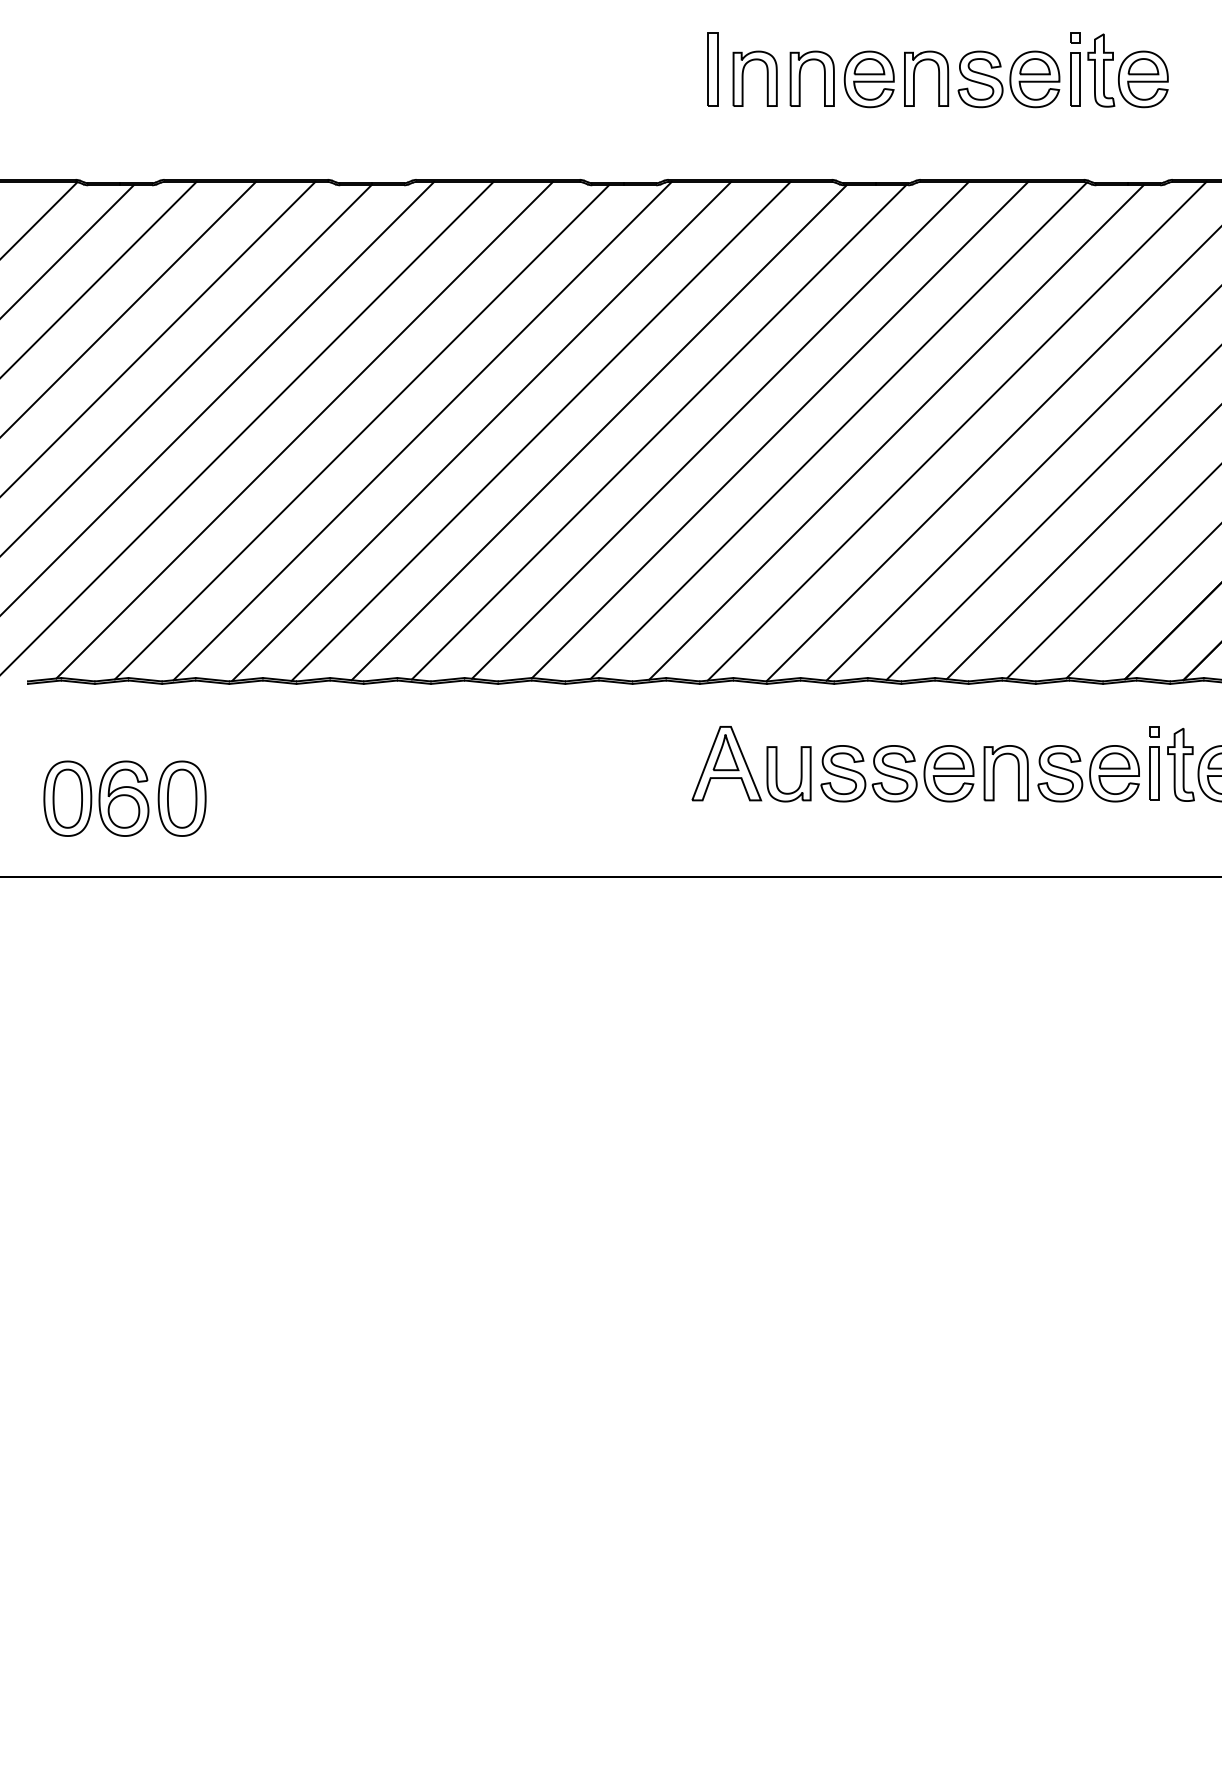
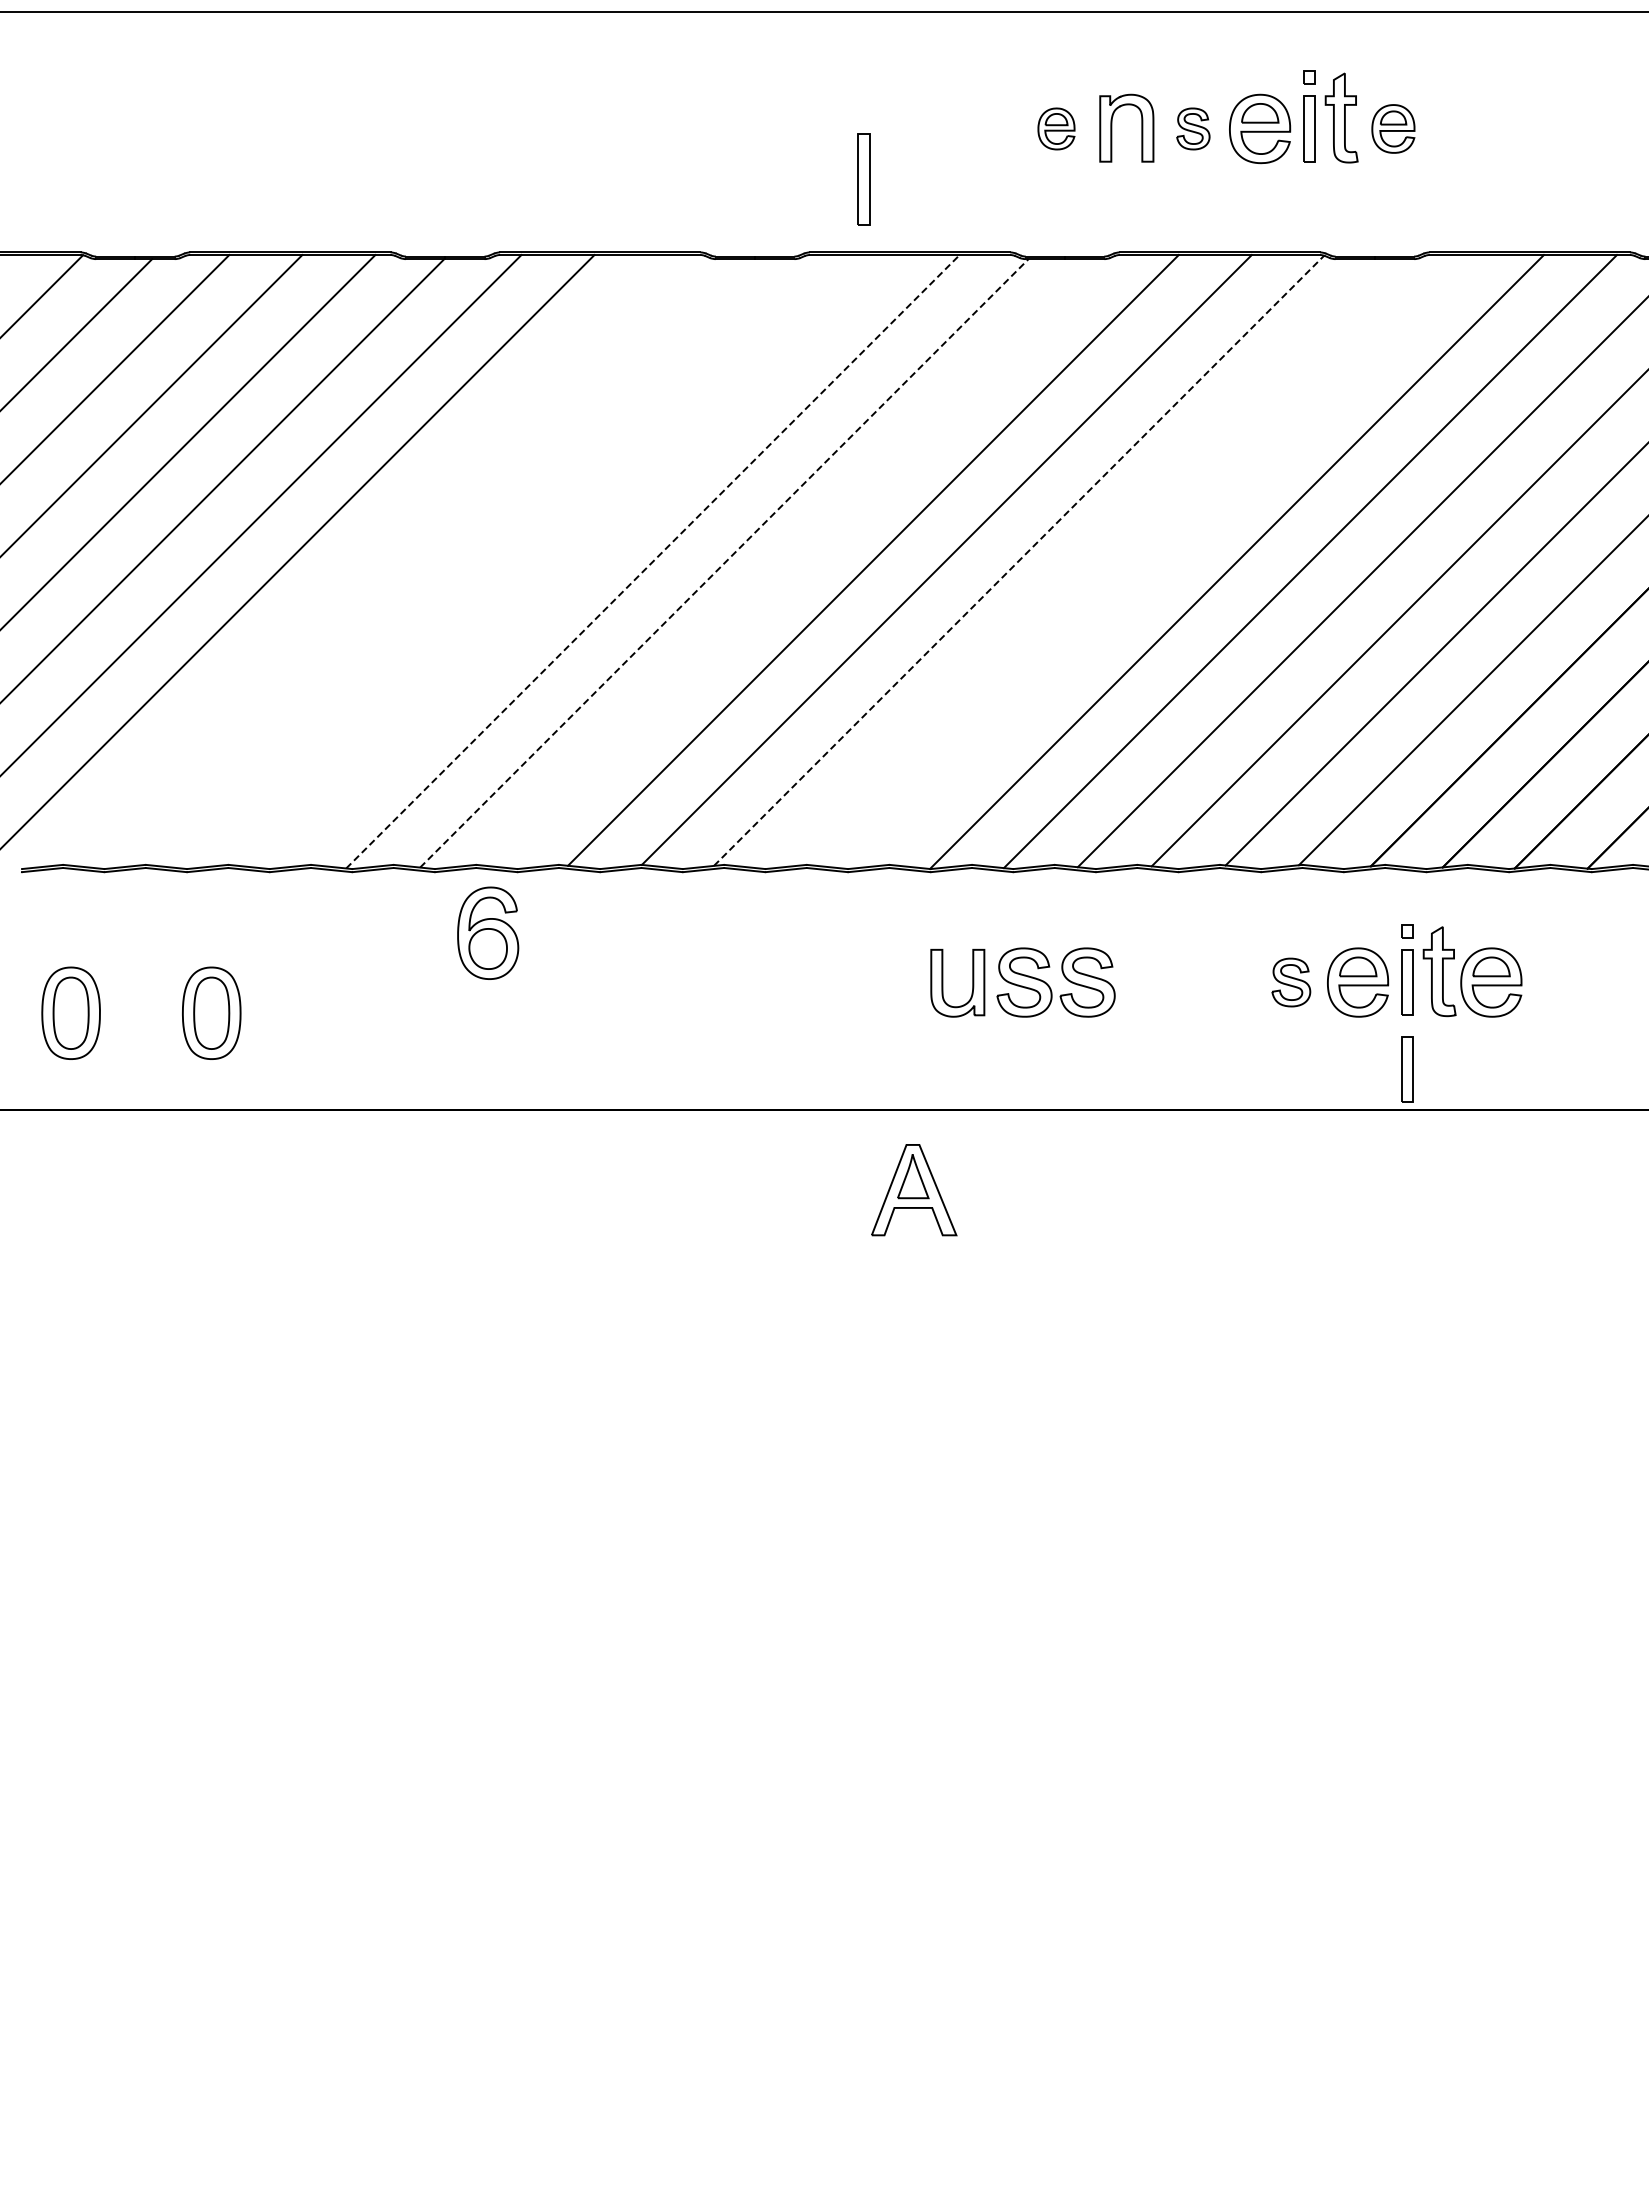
part: (712, 69) -> (863, 179), moved
part: (743, 78) -> (901, 127), removed
part: (800, 78) -> (971, 127), removed
part: (869, 79) -> (1056, 128), size x0.6
part: (980, 79) -> (1193, 128), size x0.6
part: (1143, 79) -> (1393, 128), size x0.7
line: (304, 430) -> (362, 560), removed
line: (839, 430) -> (1019, 560), solid -> dashed
line: (422, 431) -> (507, 561), removed
line: (481, 431) -> (579, 561), removed
line: (540, 431) -> (652, 561), solid -> dashed
line: (956, 431) -> (1163, 561), removed
line: (361, 432) -> (432, 562), removed
line: (599, 432) -> (724, 563), solid -> dashed
line: (658, 432) -> (797, 562), removed
line: (896, 432) -> (1089, 562), removed
part: (726, 763) -> (914, 1190), moved
part: (994, 772) -> (1210, 981), removed
part: (949, 773) -> (1154, 982), removed
part: (1060, 773) -> (1291, 982), size x0.7
part: (124, 798) -> (488, 932), moved
part: (1154, 844) -> (1407, 1069), added

